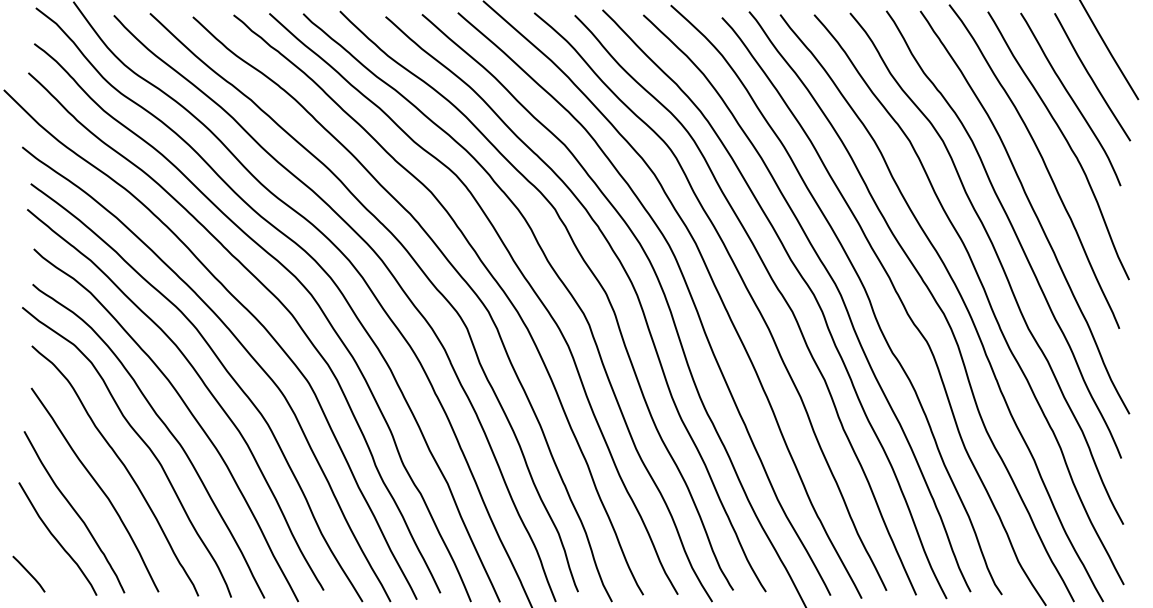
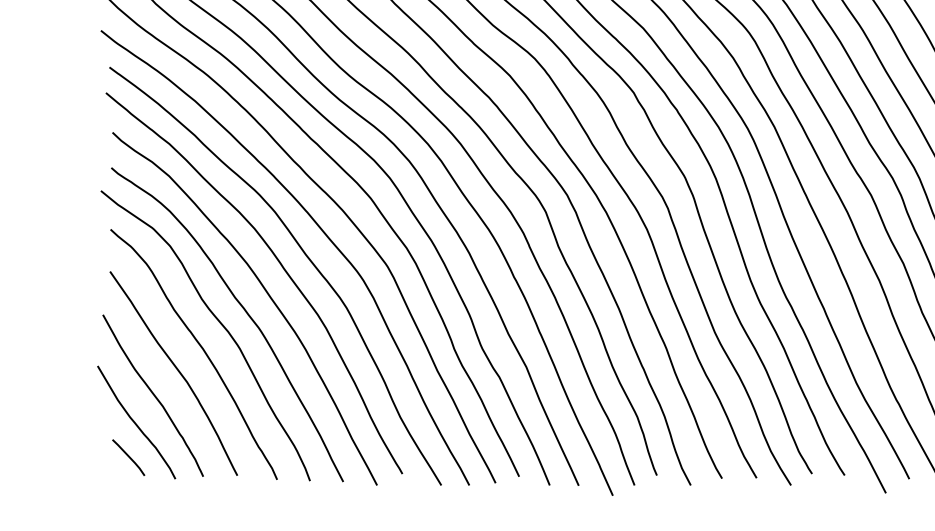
line: (28, 573) -> (128, 456), moved

